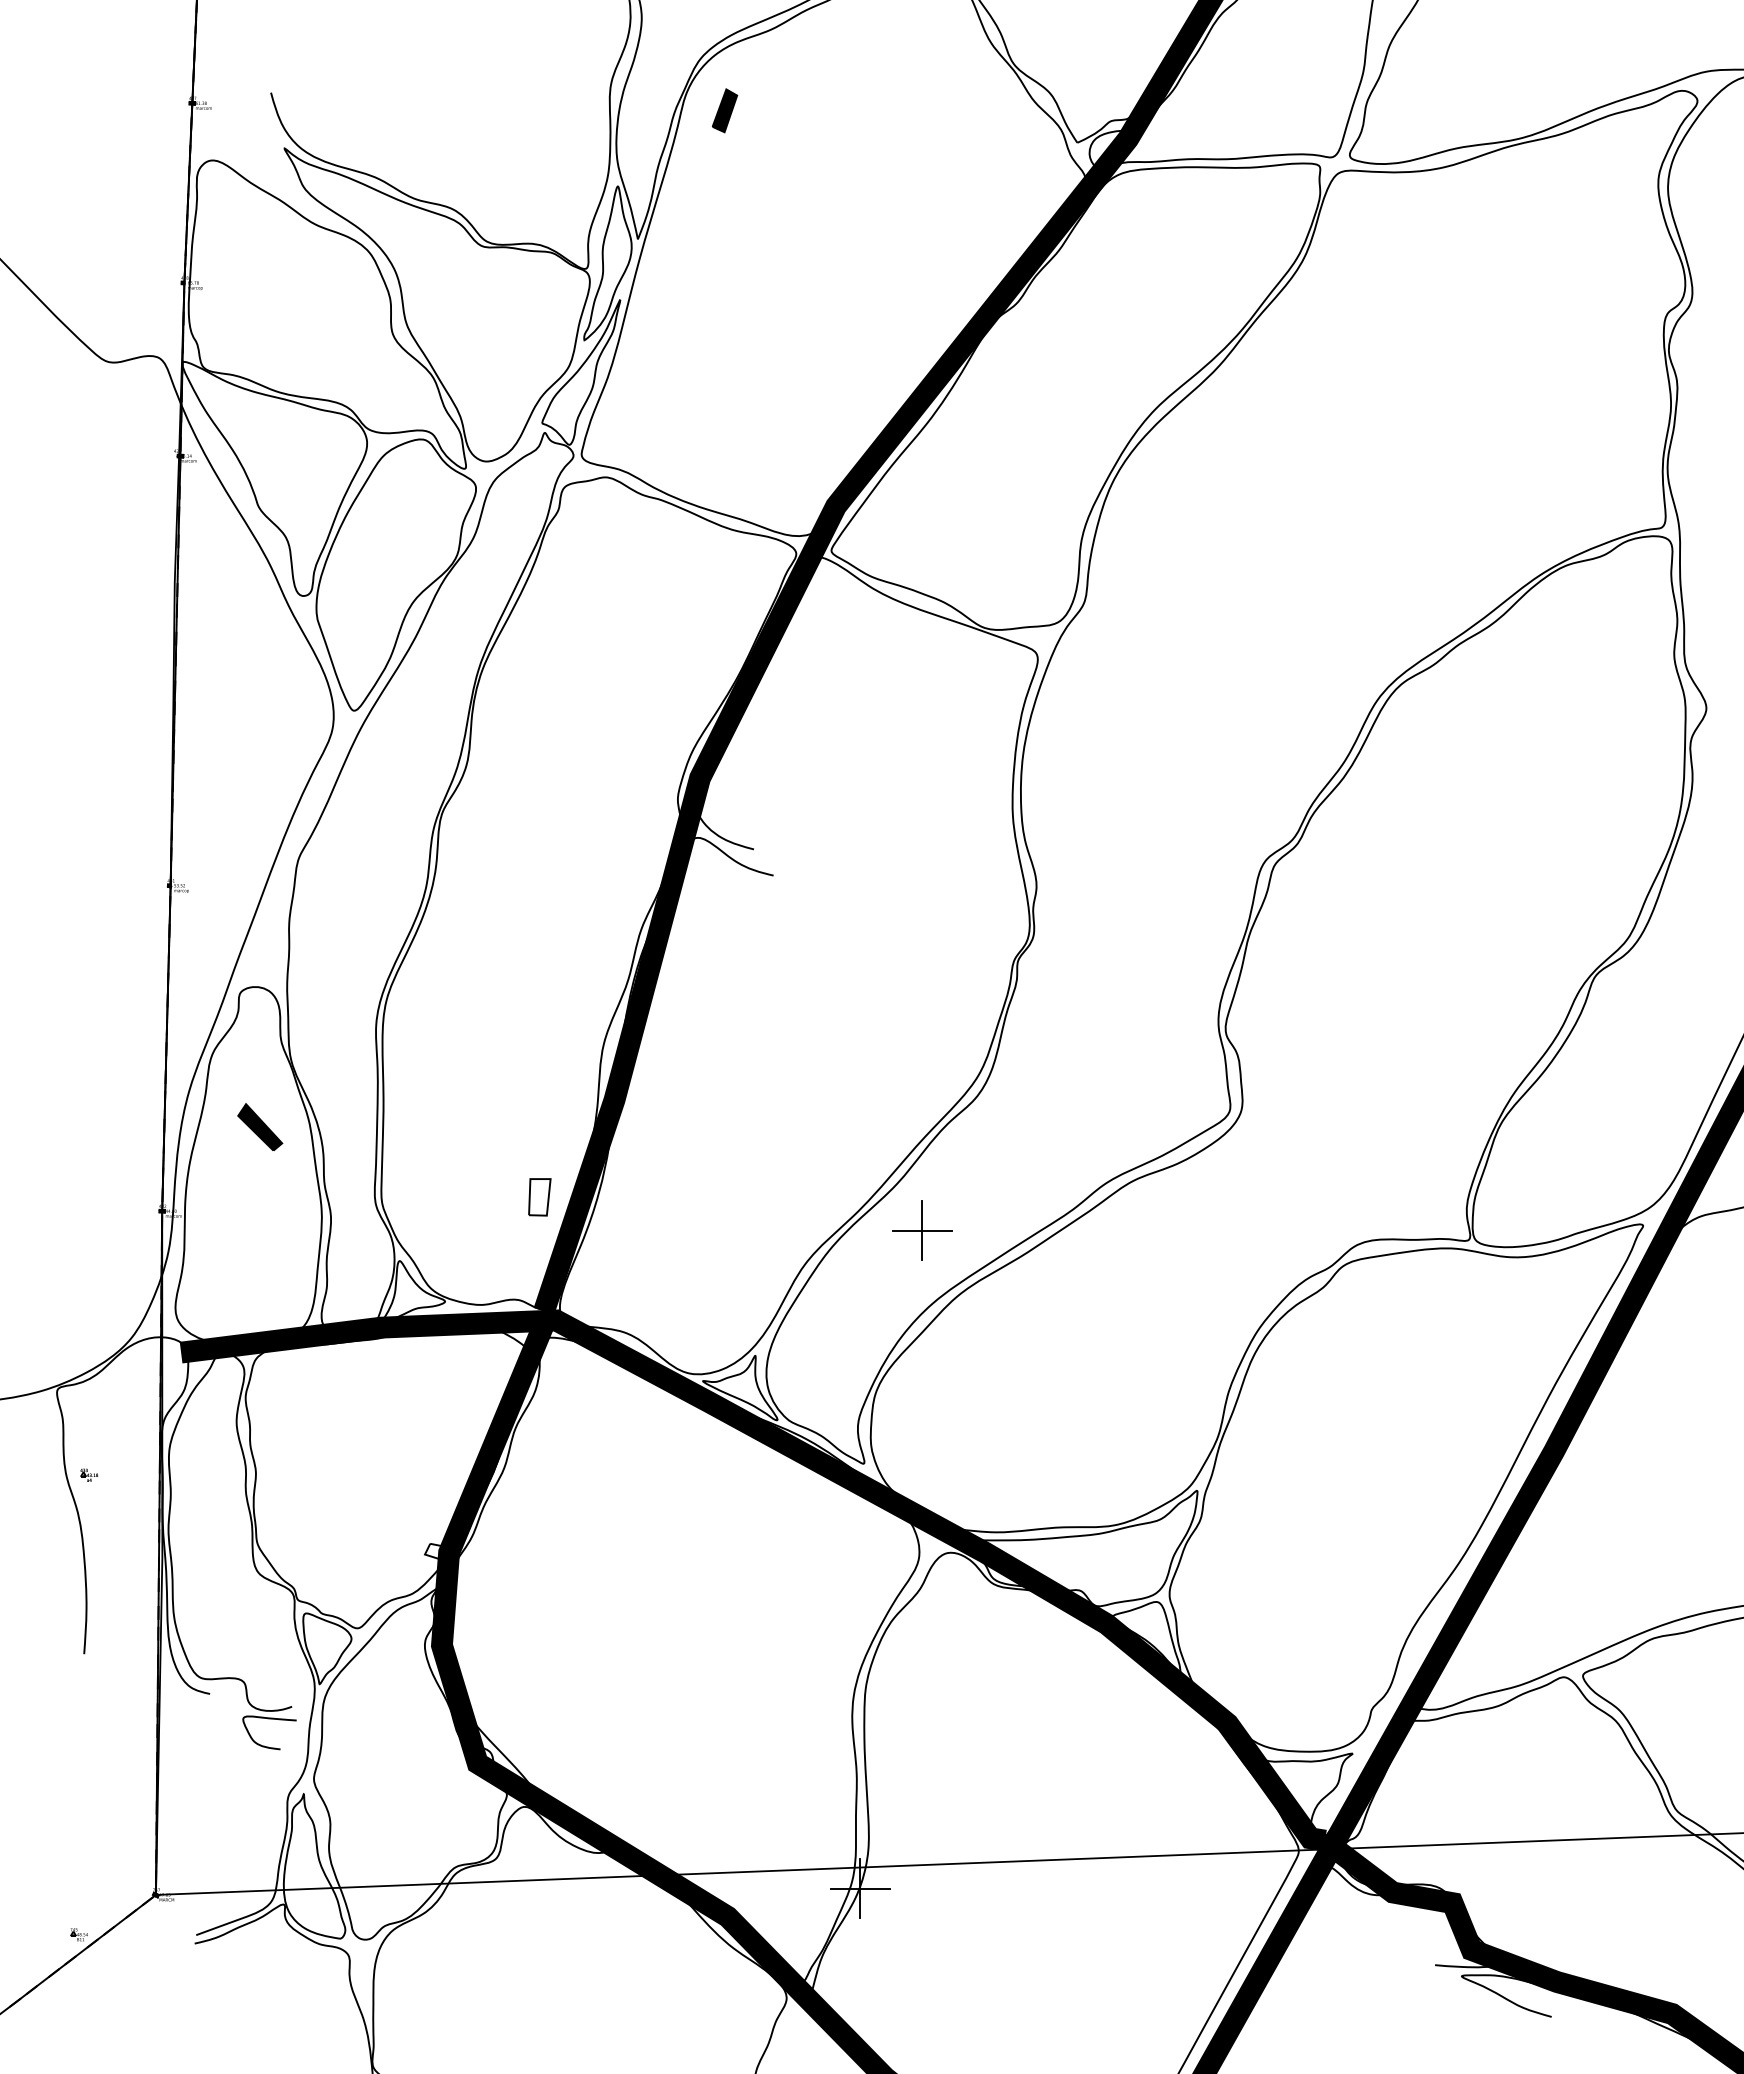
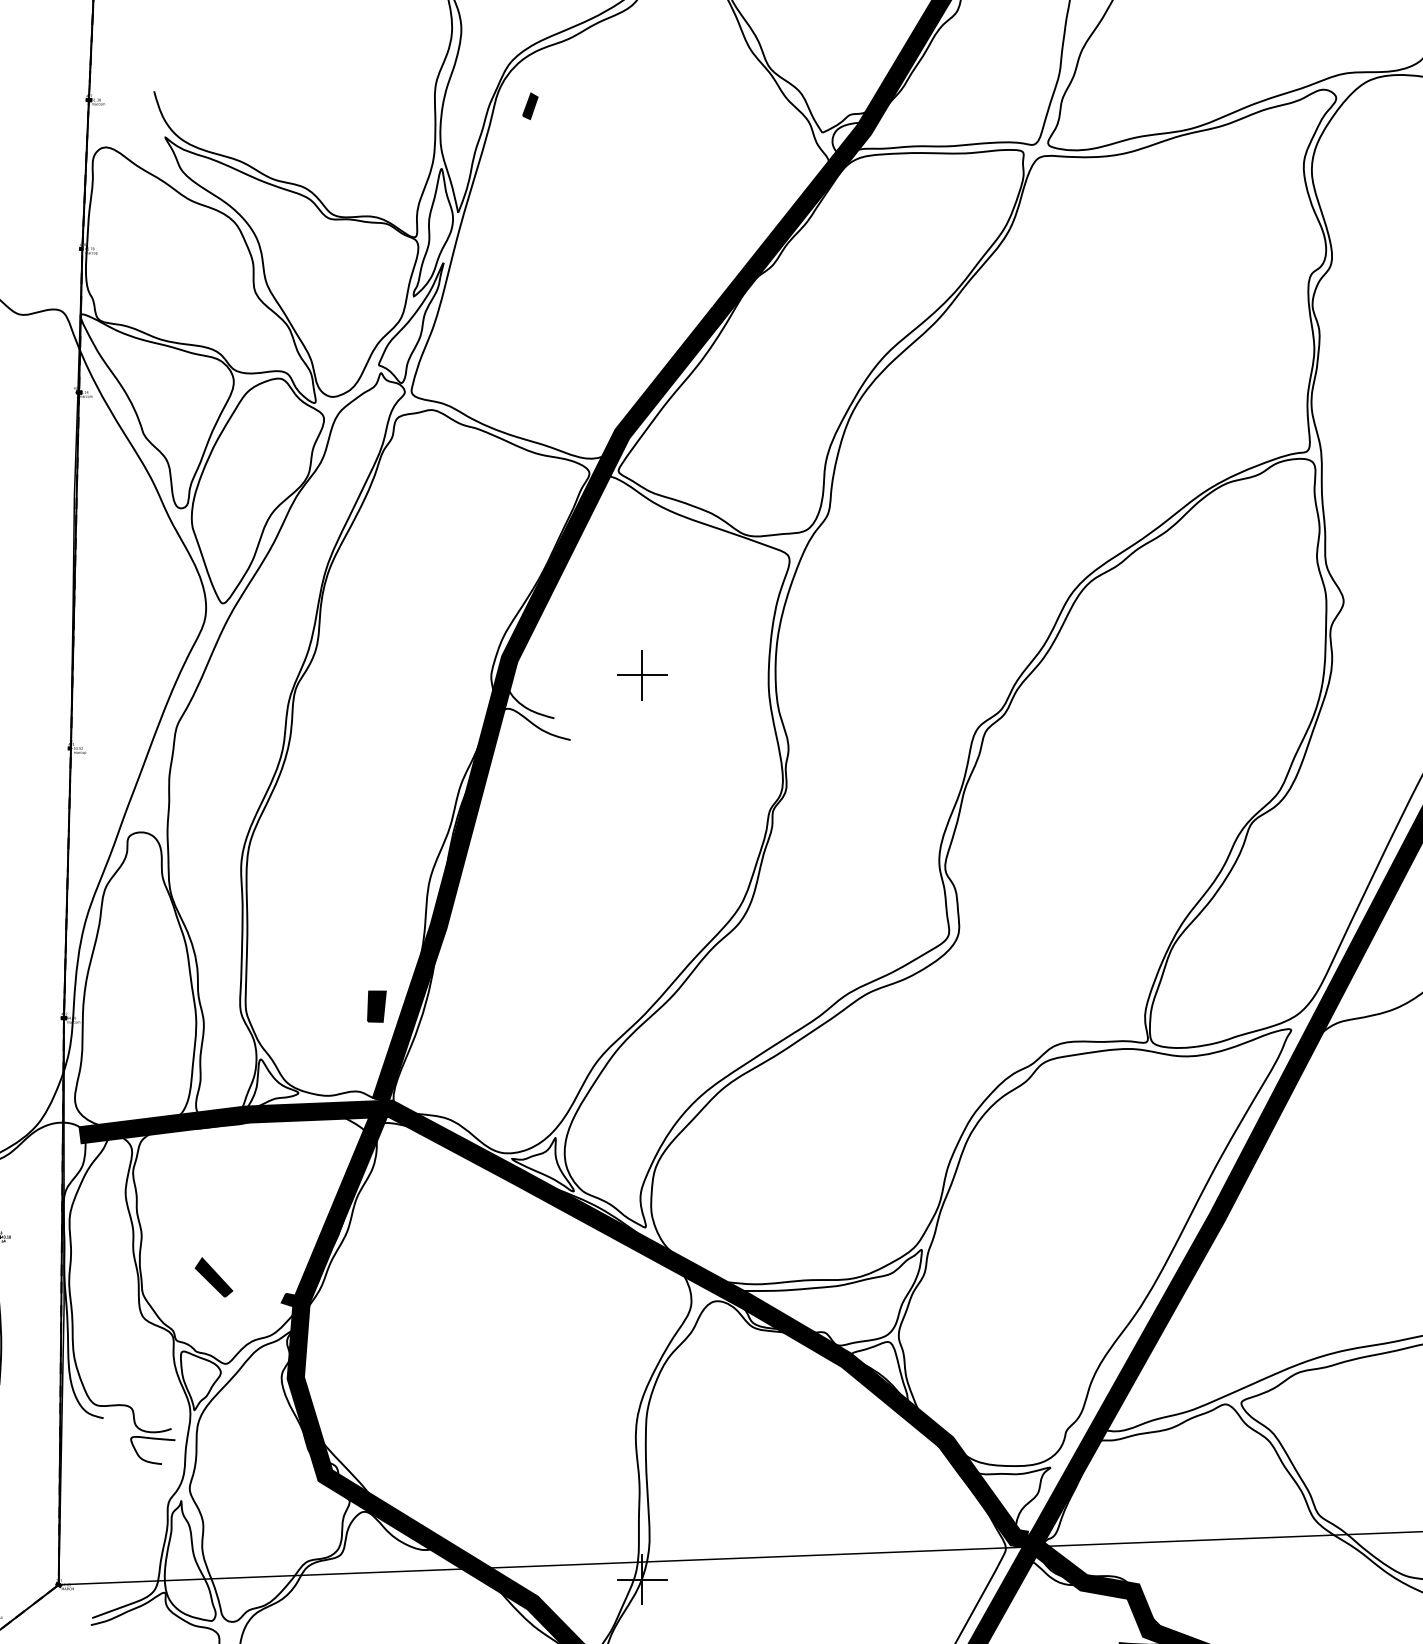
part: (724, 110) -> (529, 106), size x0.71
part: (260, 1127) -> (214, 1277), moved
fill: (539, 1197) -> (376, 1006), added
part: (922, 1230) -> (642, 675), moved
fill: (436, 1551) -> (291, 1300), added

